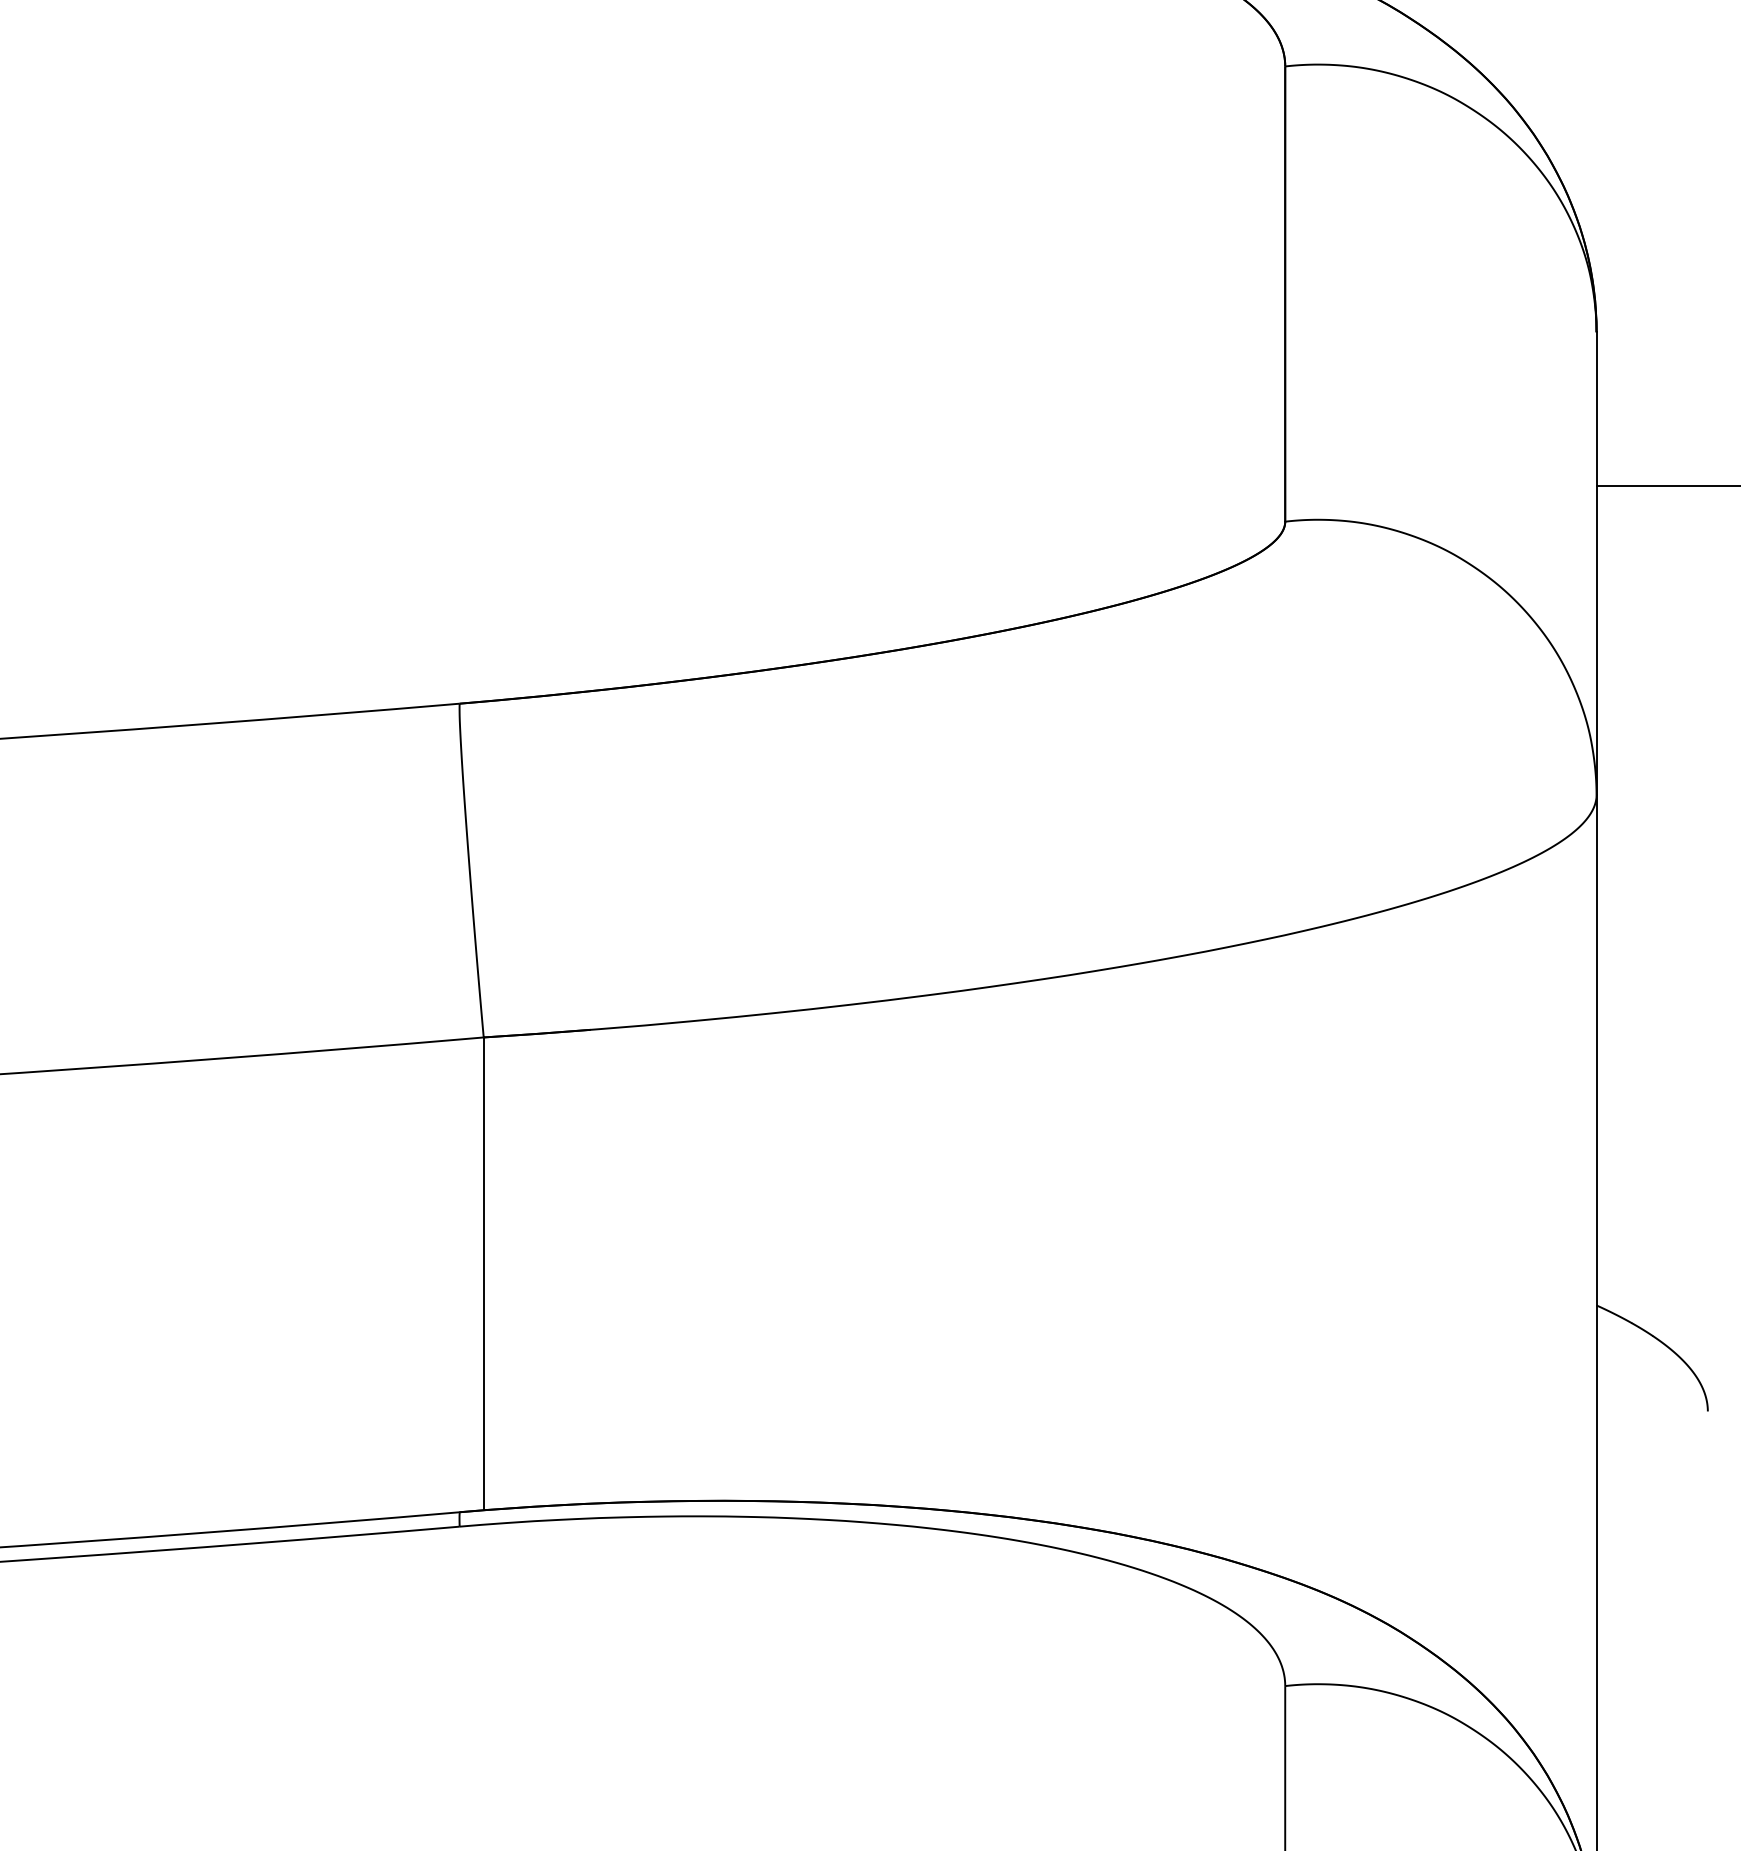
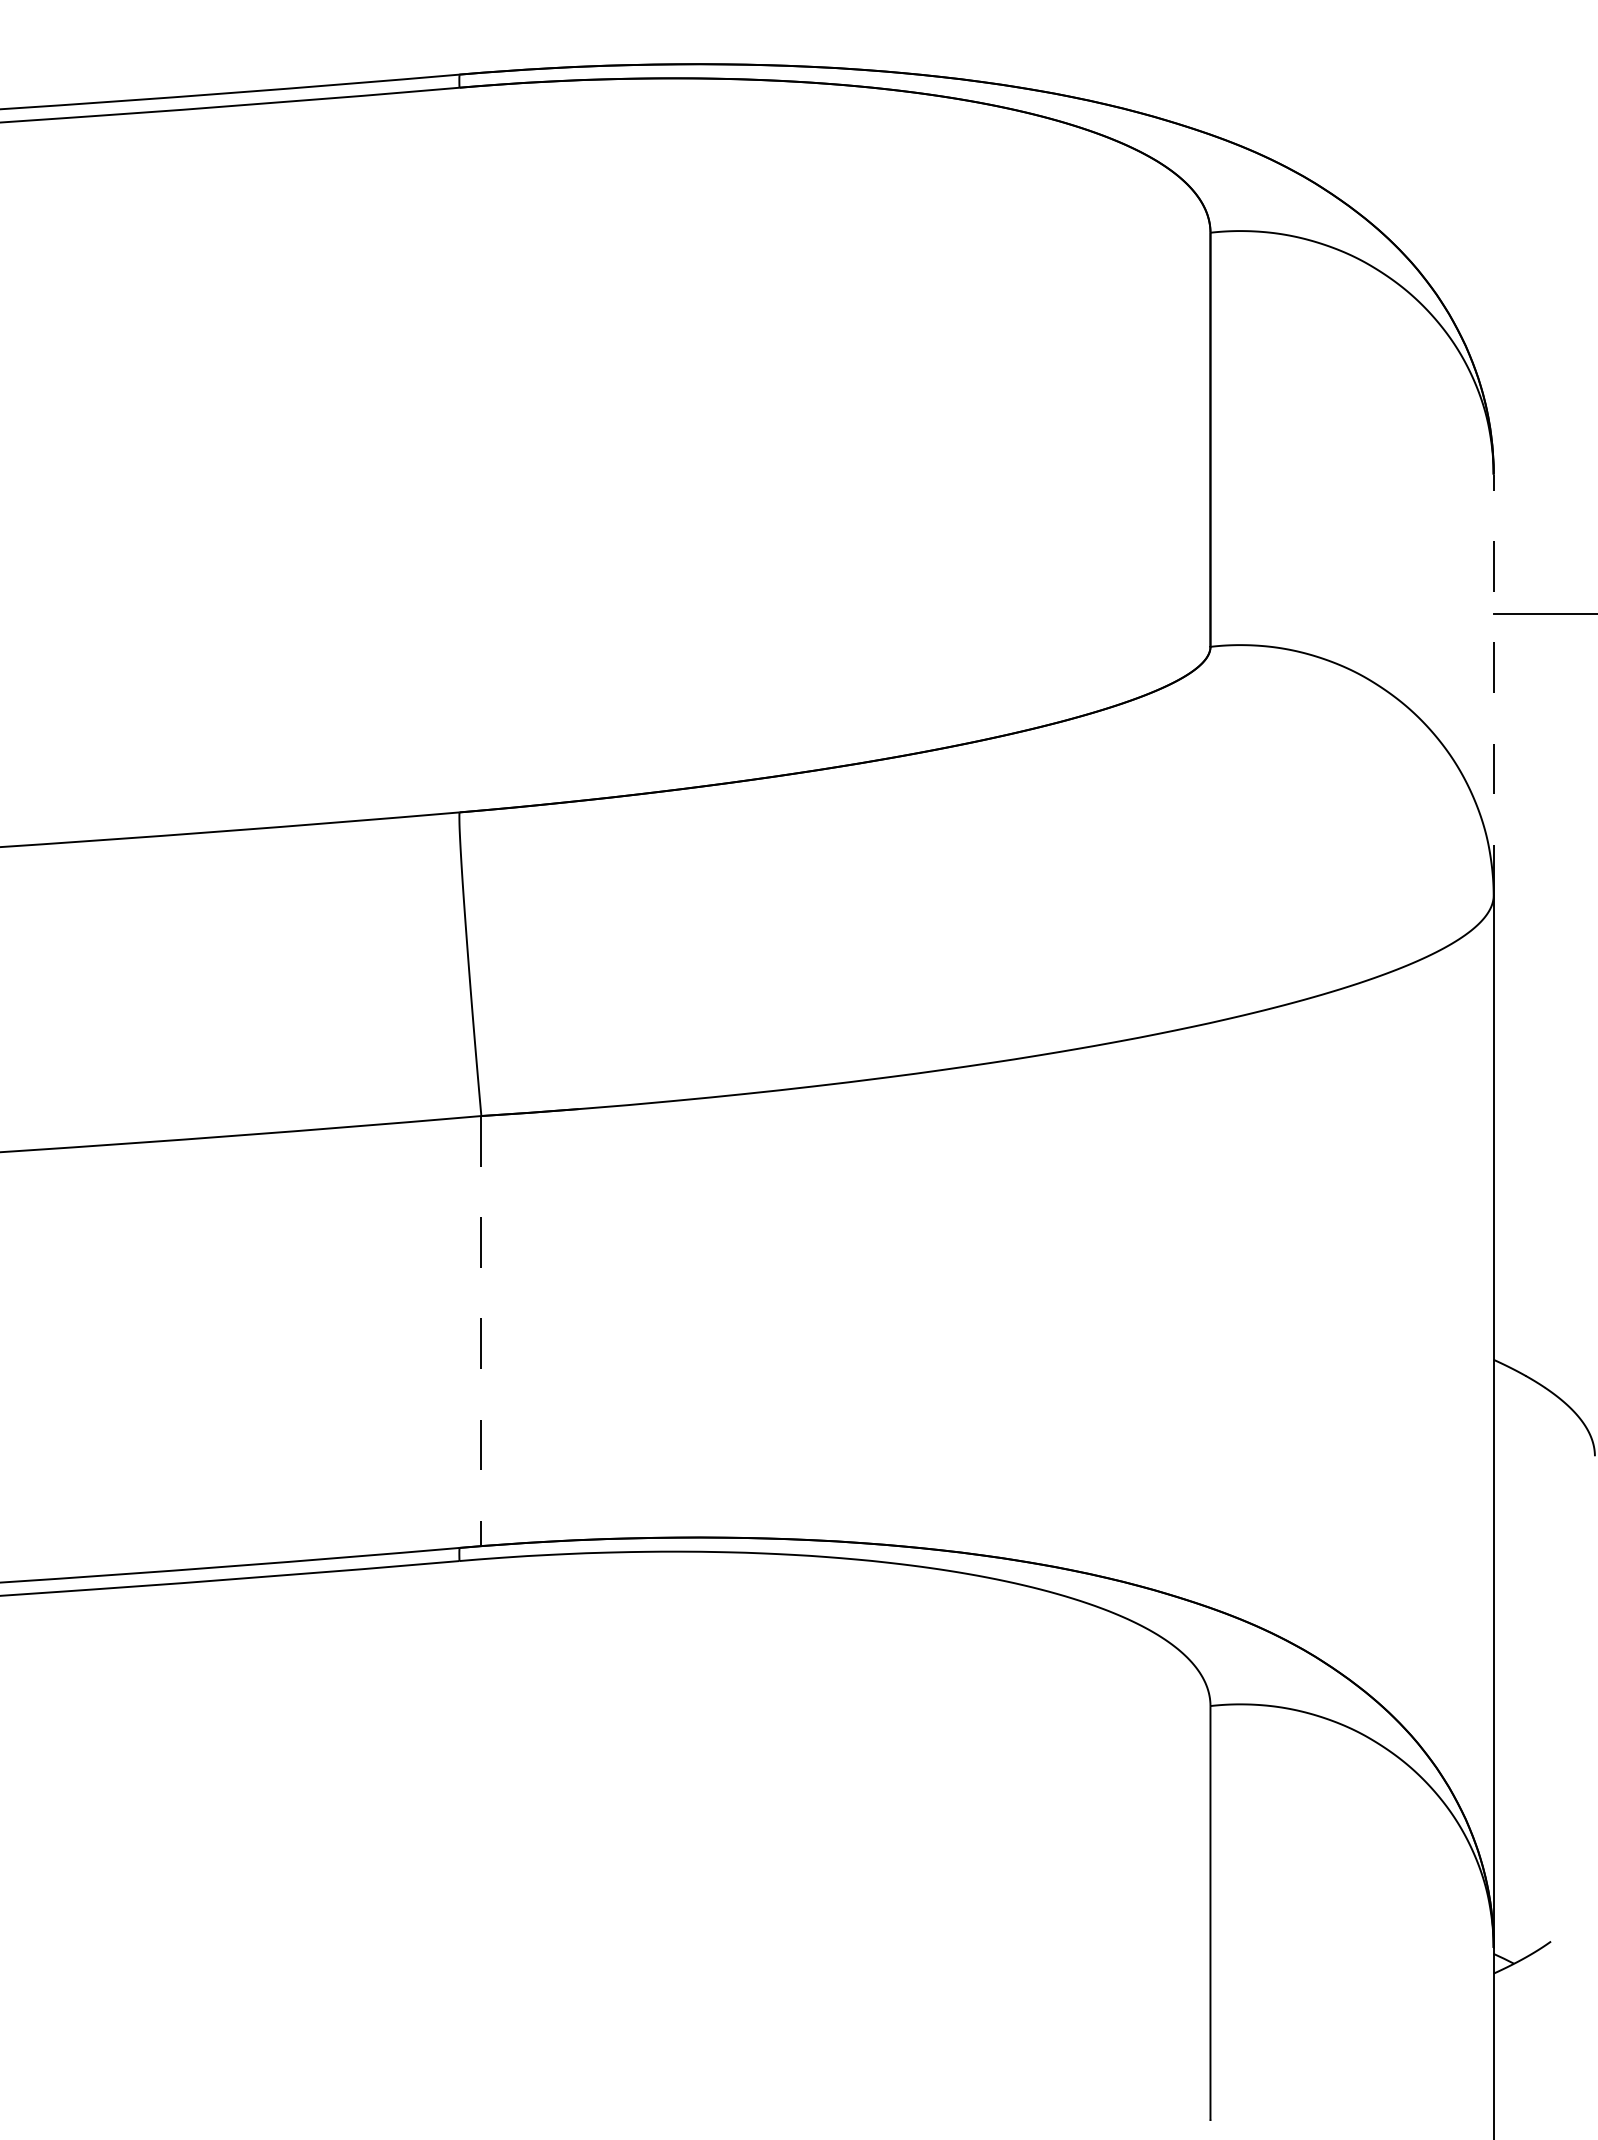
line: (1596, 563) -> (1493, 684), solid -> dashed
line: (483, 1274) -> (481, 1331), solid -> dashed

